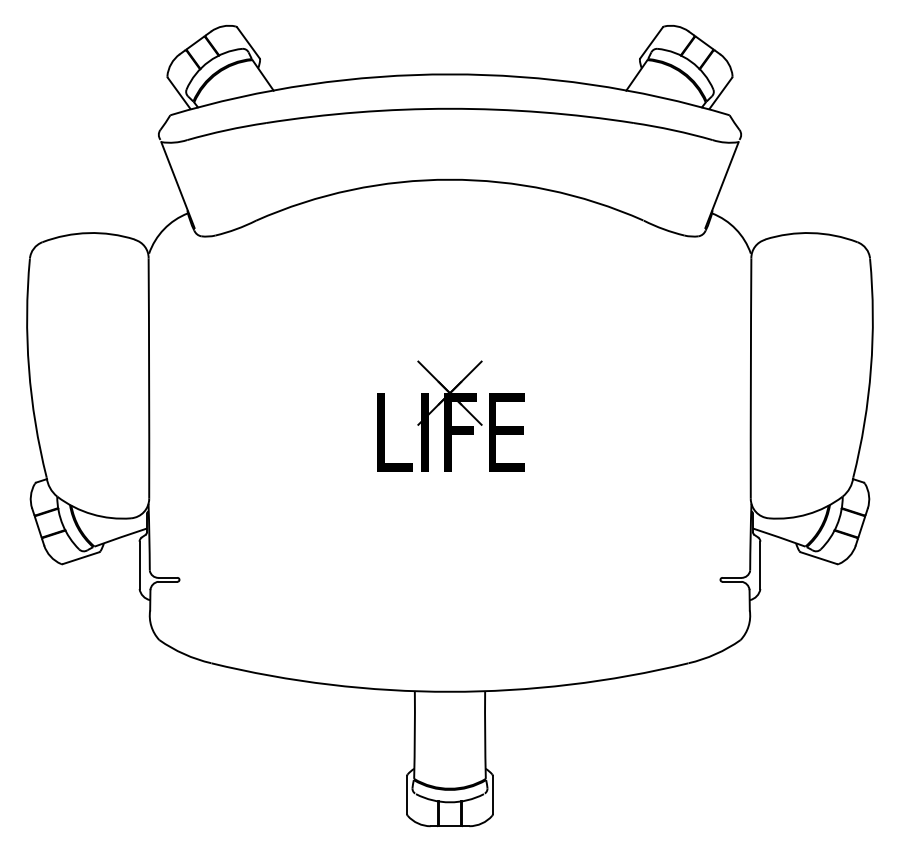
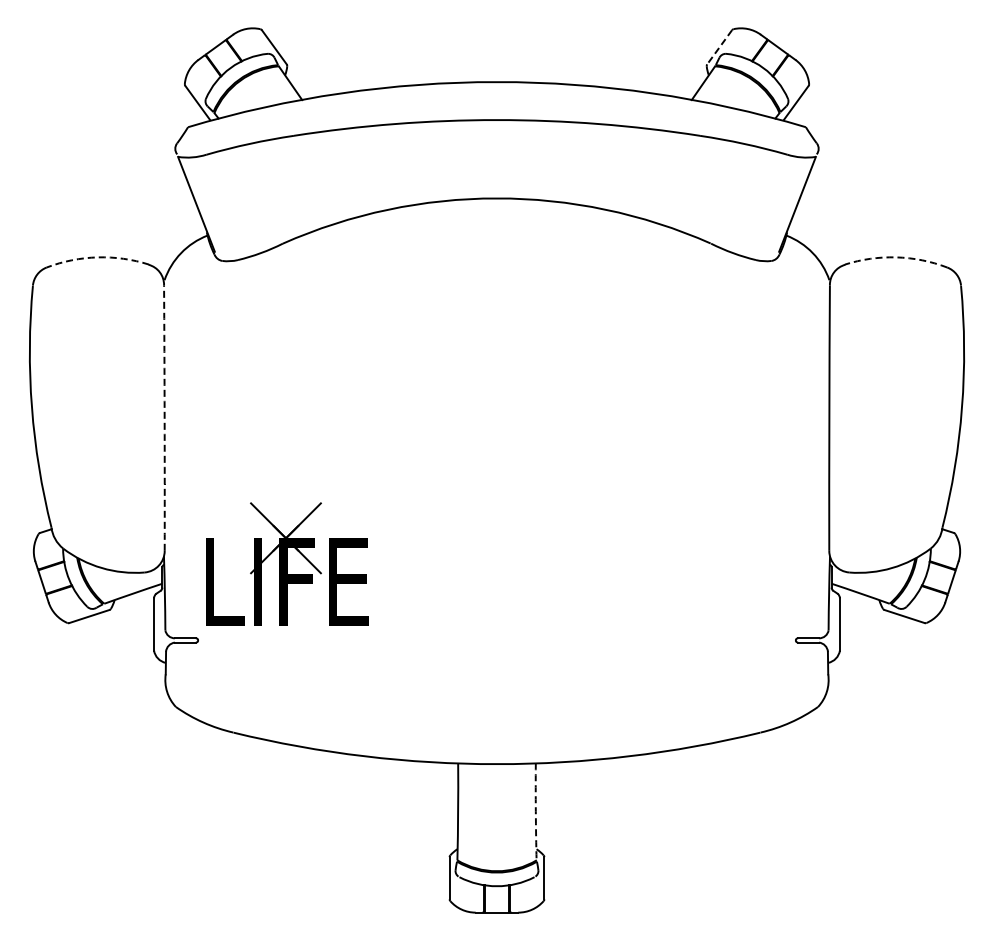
line: (651, 43) -> (719, 47), solid -> dashed
arc: (88, 233) -> (97, 257), solid -> dashed
arc: (811, 233) -> (896, 257), solid -> dashed
arc: (149, 378) -> (164, 418), solid -> dashed
part: (451, 416) -> (287, 563), moved
arc: (484, 734) -> (535, 811), solid -> dashed

